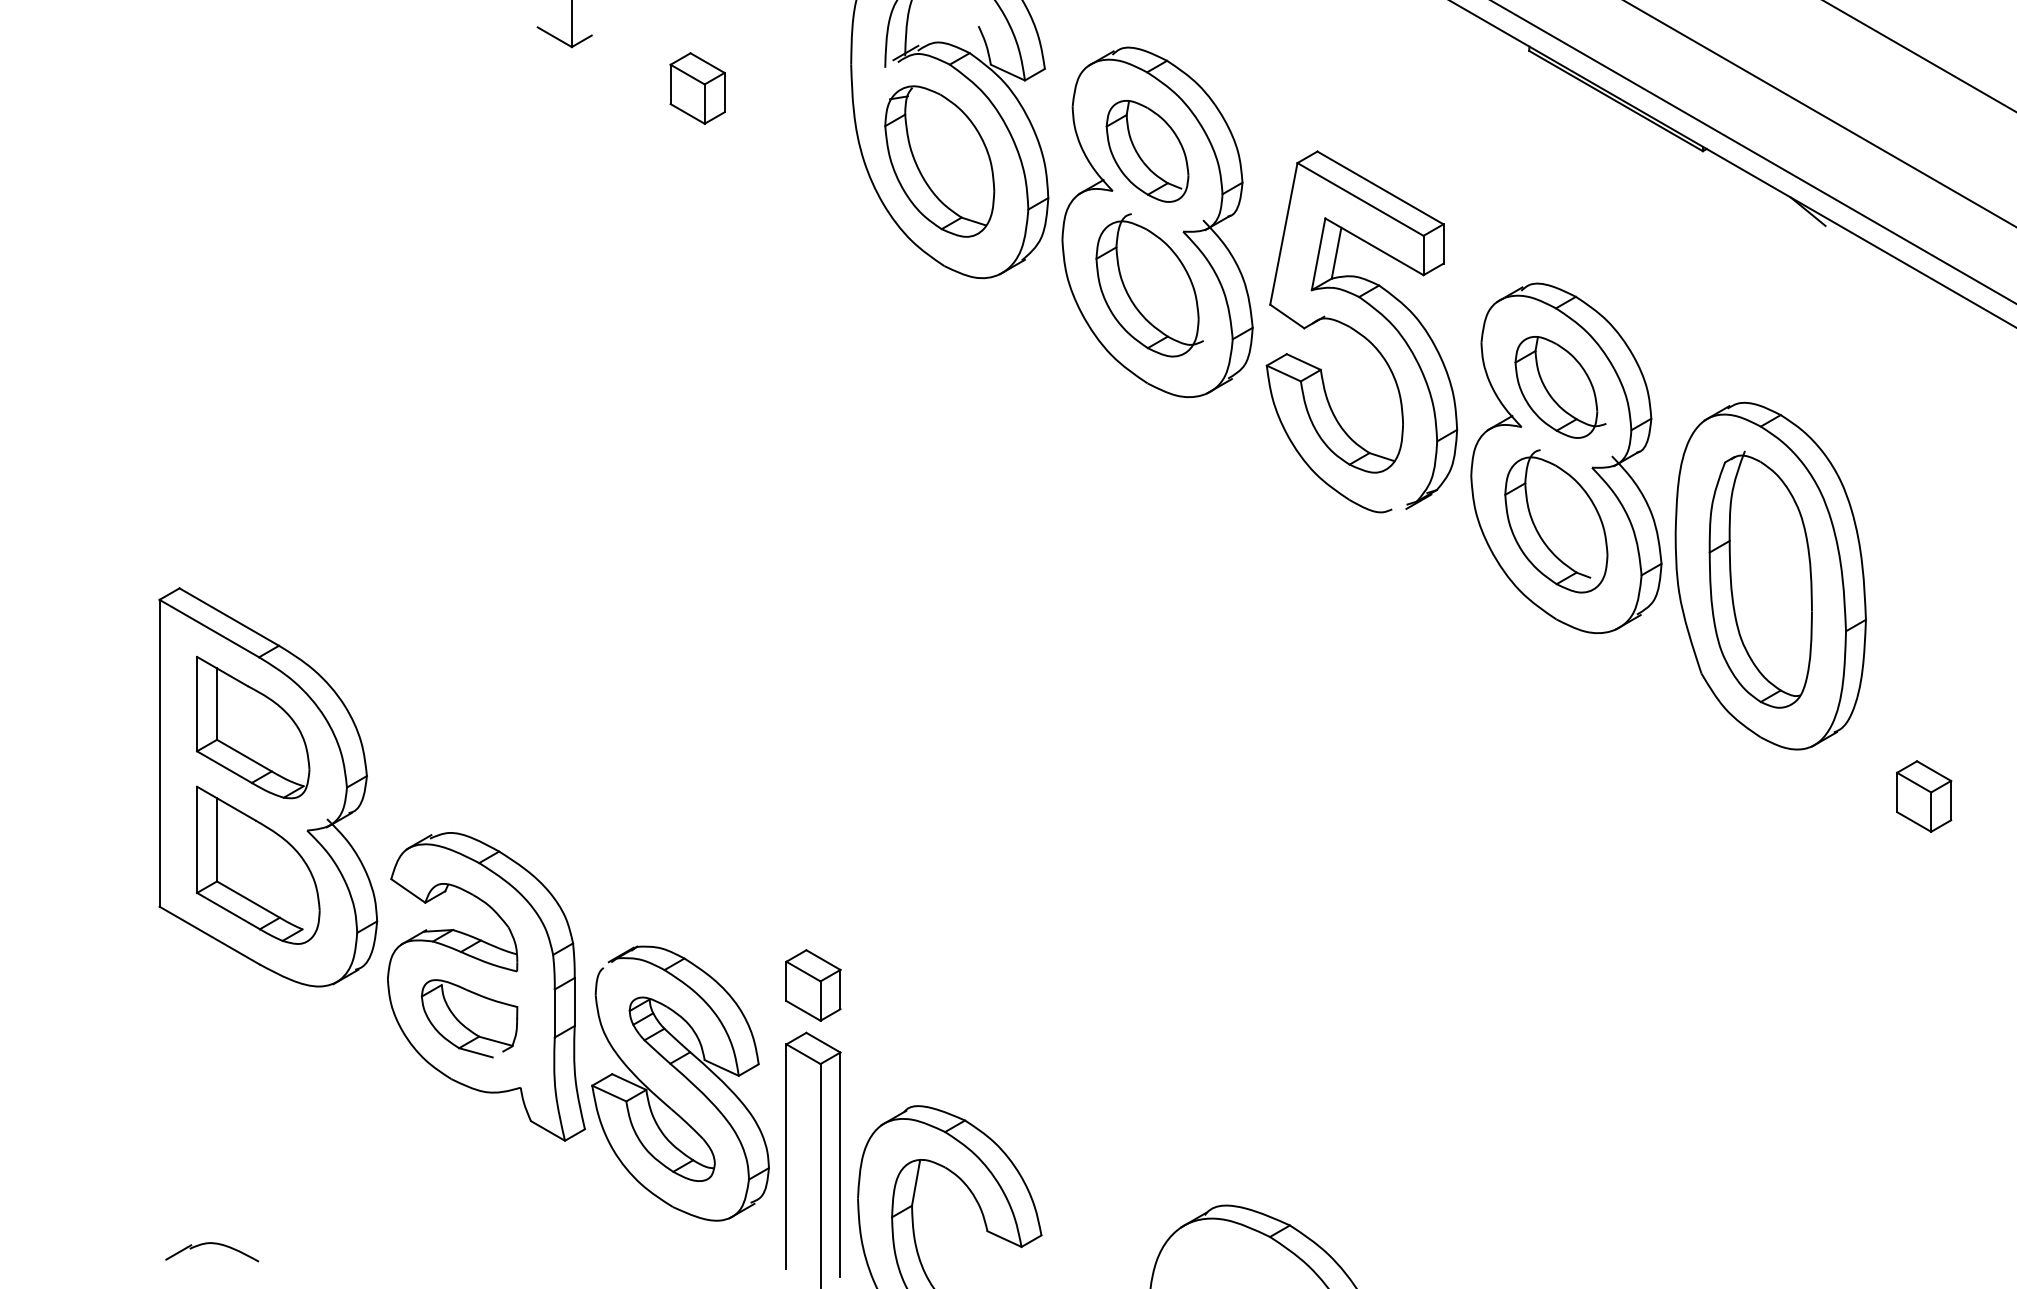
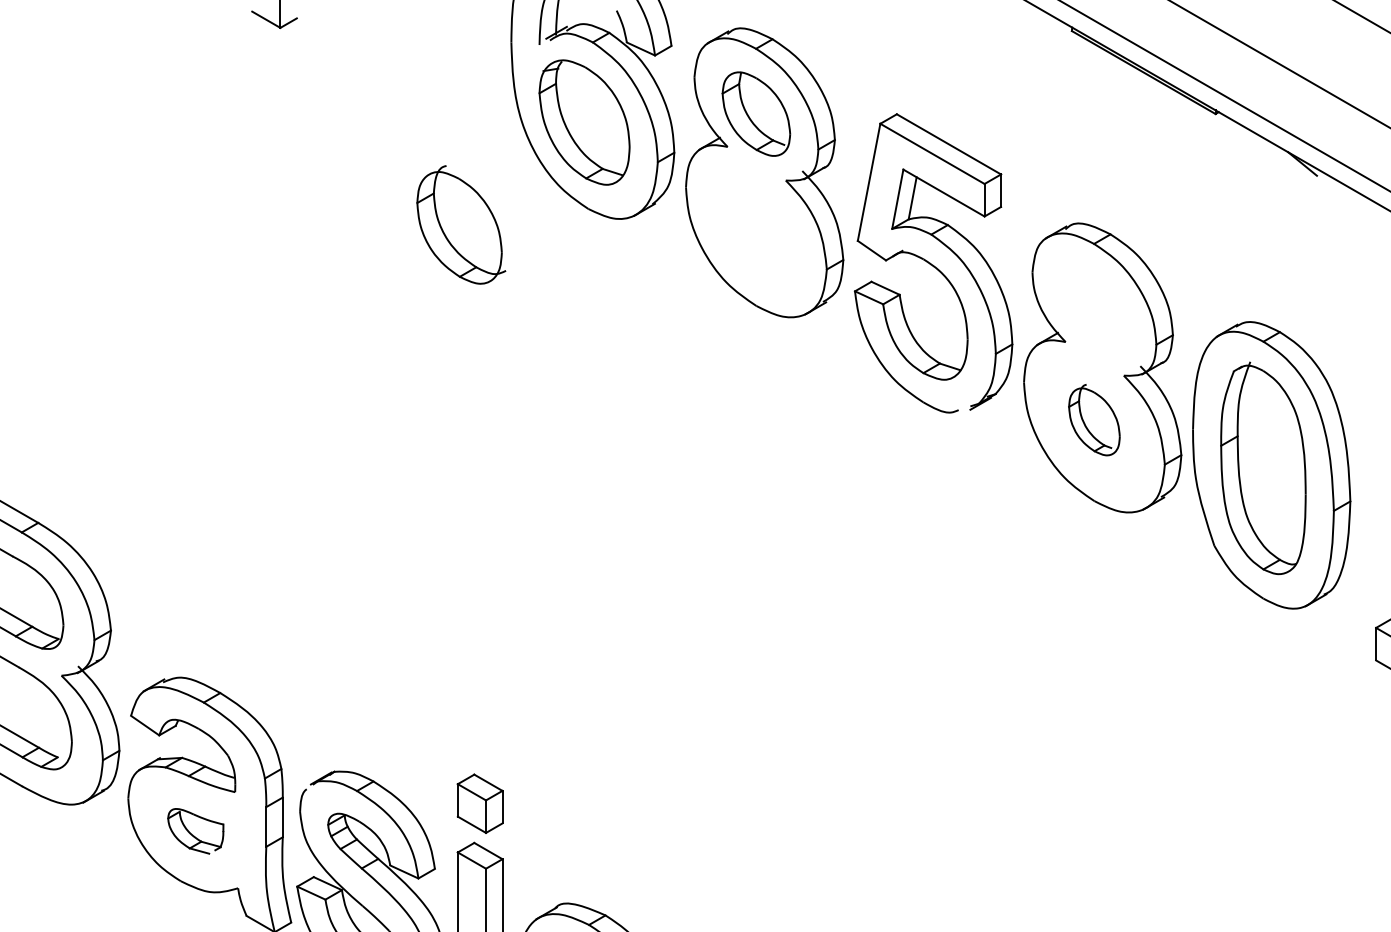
part: (697, 88) -> (384, 62), removed
part: (1149, 285) -> (461, 225), moved
part: (1560, 387) -> (1097, 309), removed
part: (1556, 521) -> (1094, 420), size x0.6
part: (469, 1018) -> (195, 831), size x0.7

